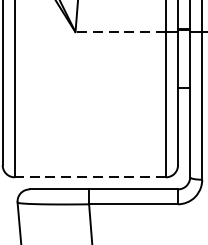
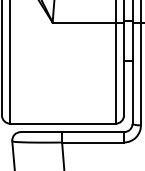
line: (121, 32) -> (84, 22), dashed -> solid
line: (91, 177) -> (63, 123), dashed -> solid

